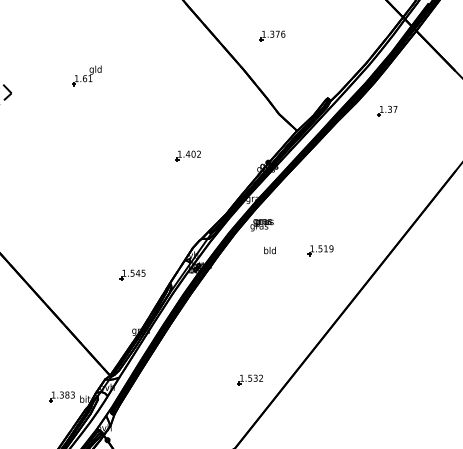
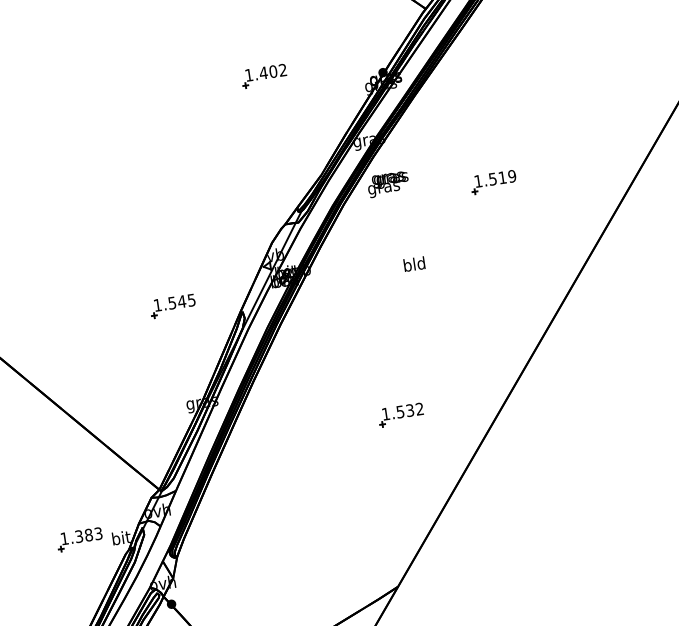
part: (187, 155) -> (262, 75), moved
text: (269, 250) -> (413, 264), moved
part: (320, 250) -> (493, 182), moved
part: (249, 379) -> (399, 414), moved

